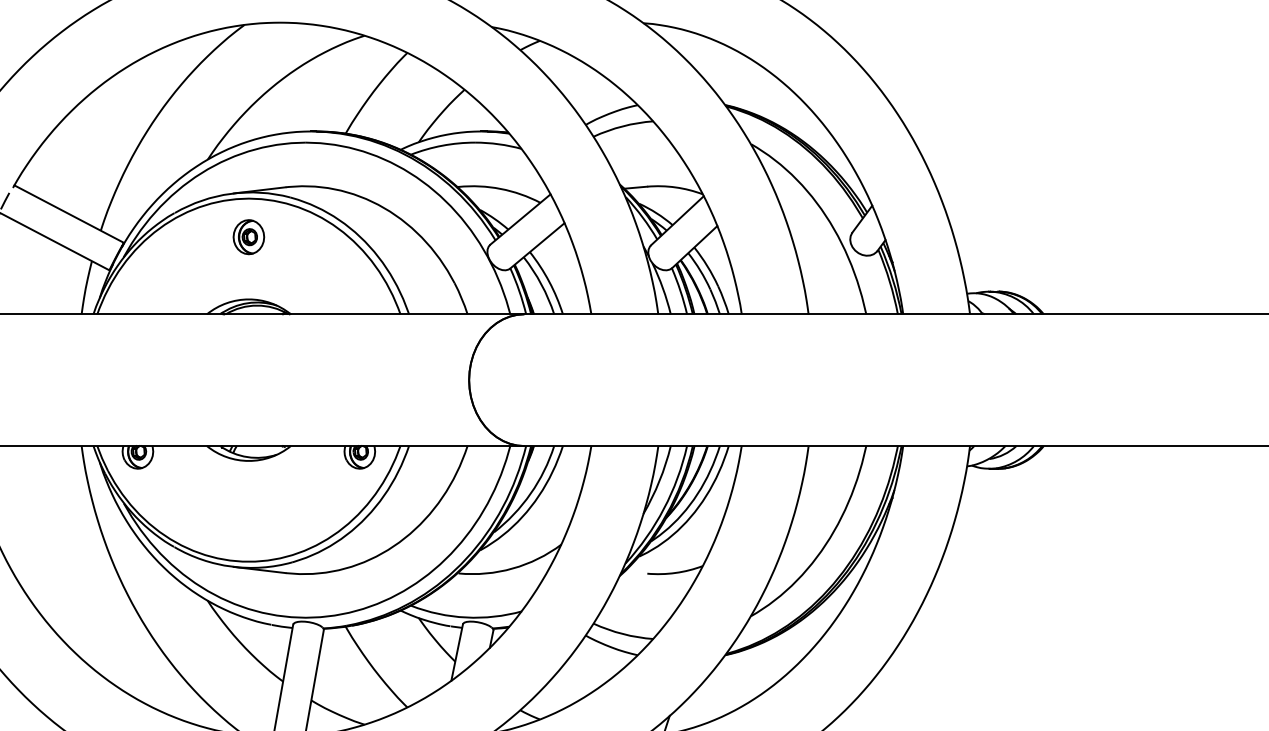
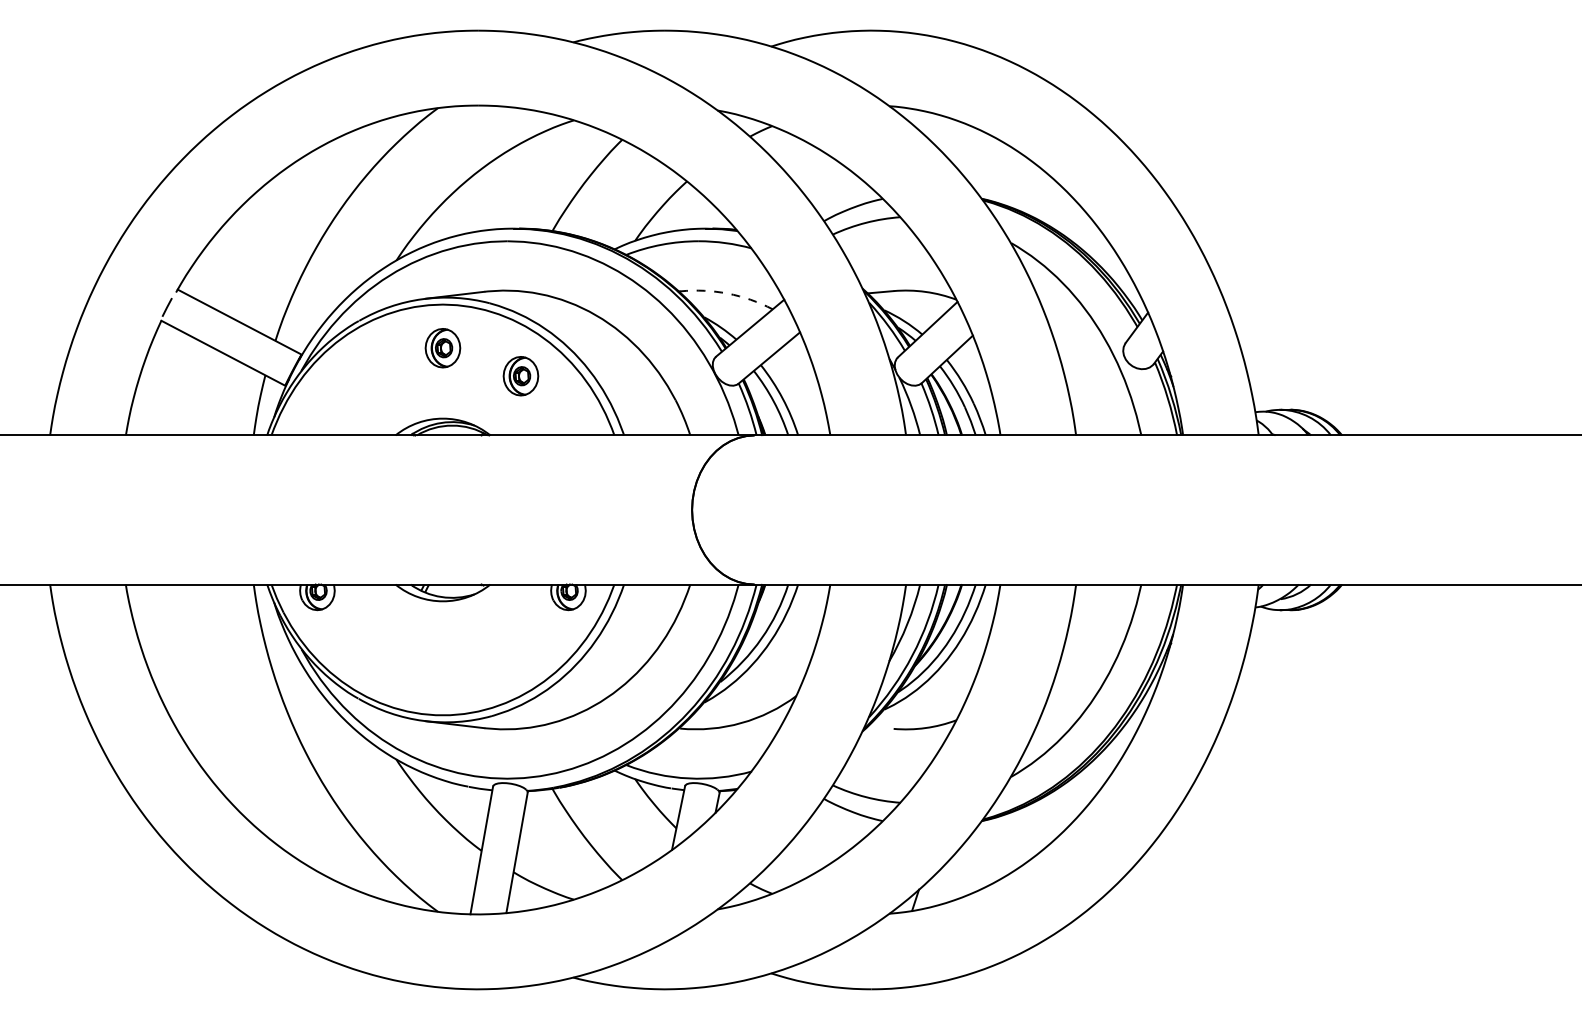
arc: (500, 188) -> (727, 293), solid -> dashed
part: (317, 262) -> (520, 376), added

